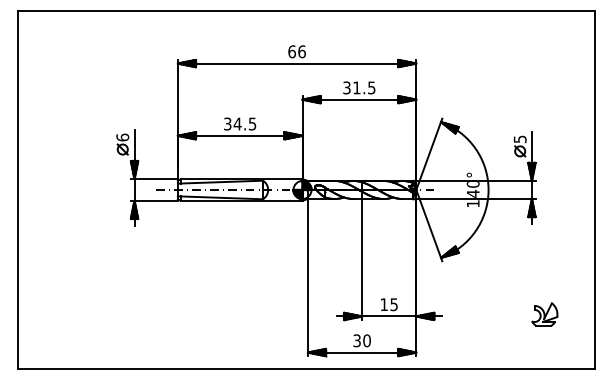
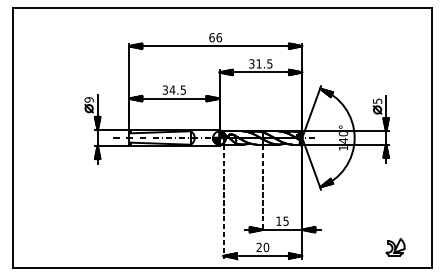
text: (122, 137) -> (88, 99), 6 -> 9
line: (362, 259) -> (263, 188), solid -> dashed
line: (307, 277) -> (223, 201), solid -> dashed
part: (544, 314) -> (395, 247), moved
text: (356, 341) -> (258, 247), 30 -> 20

